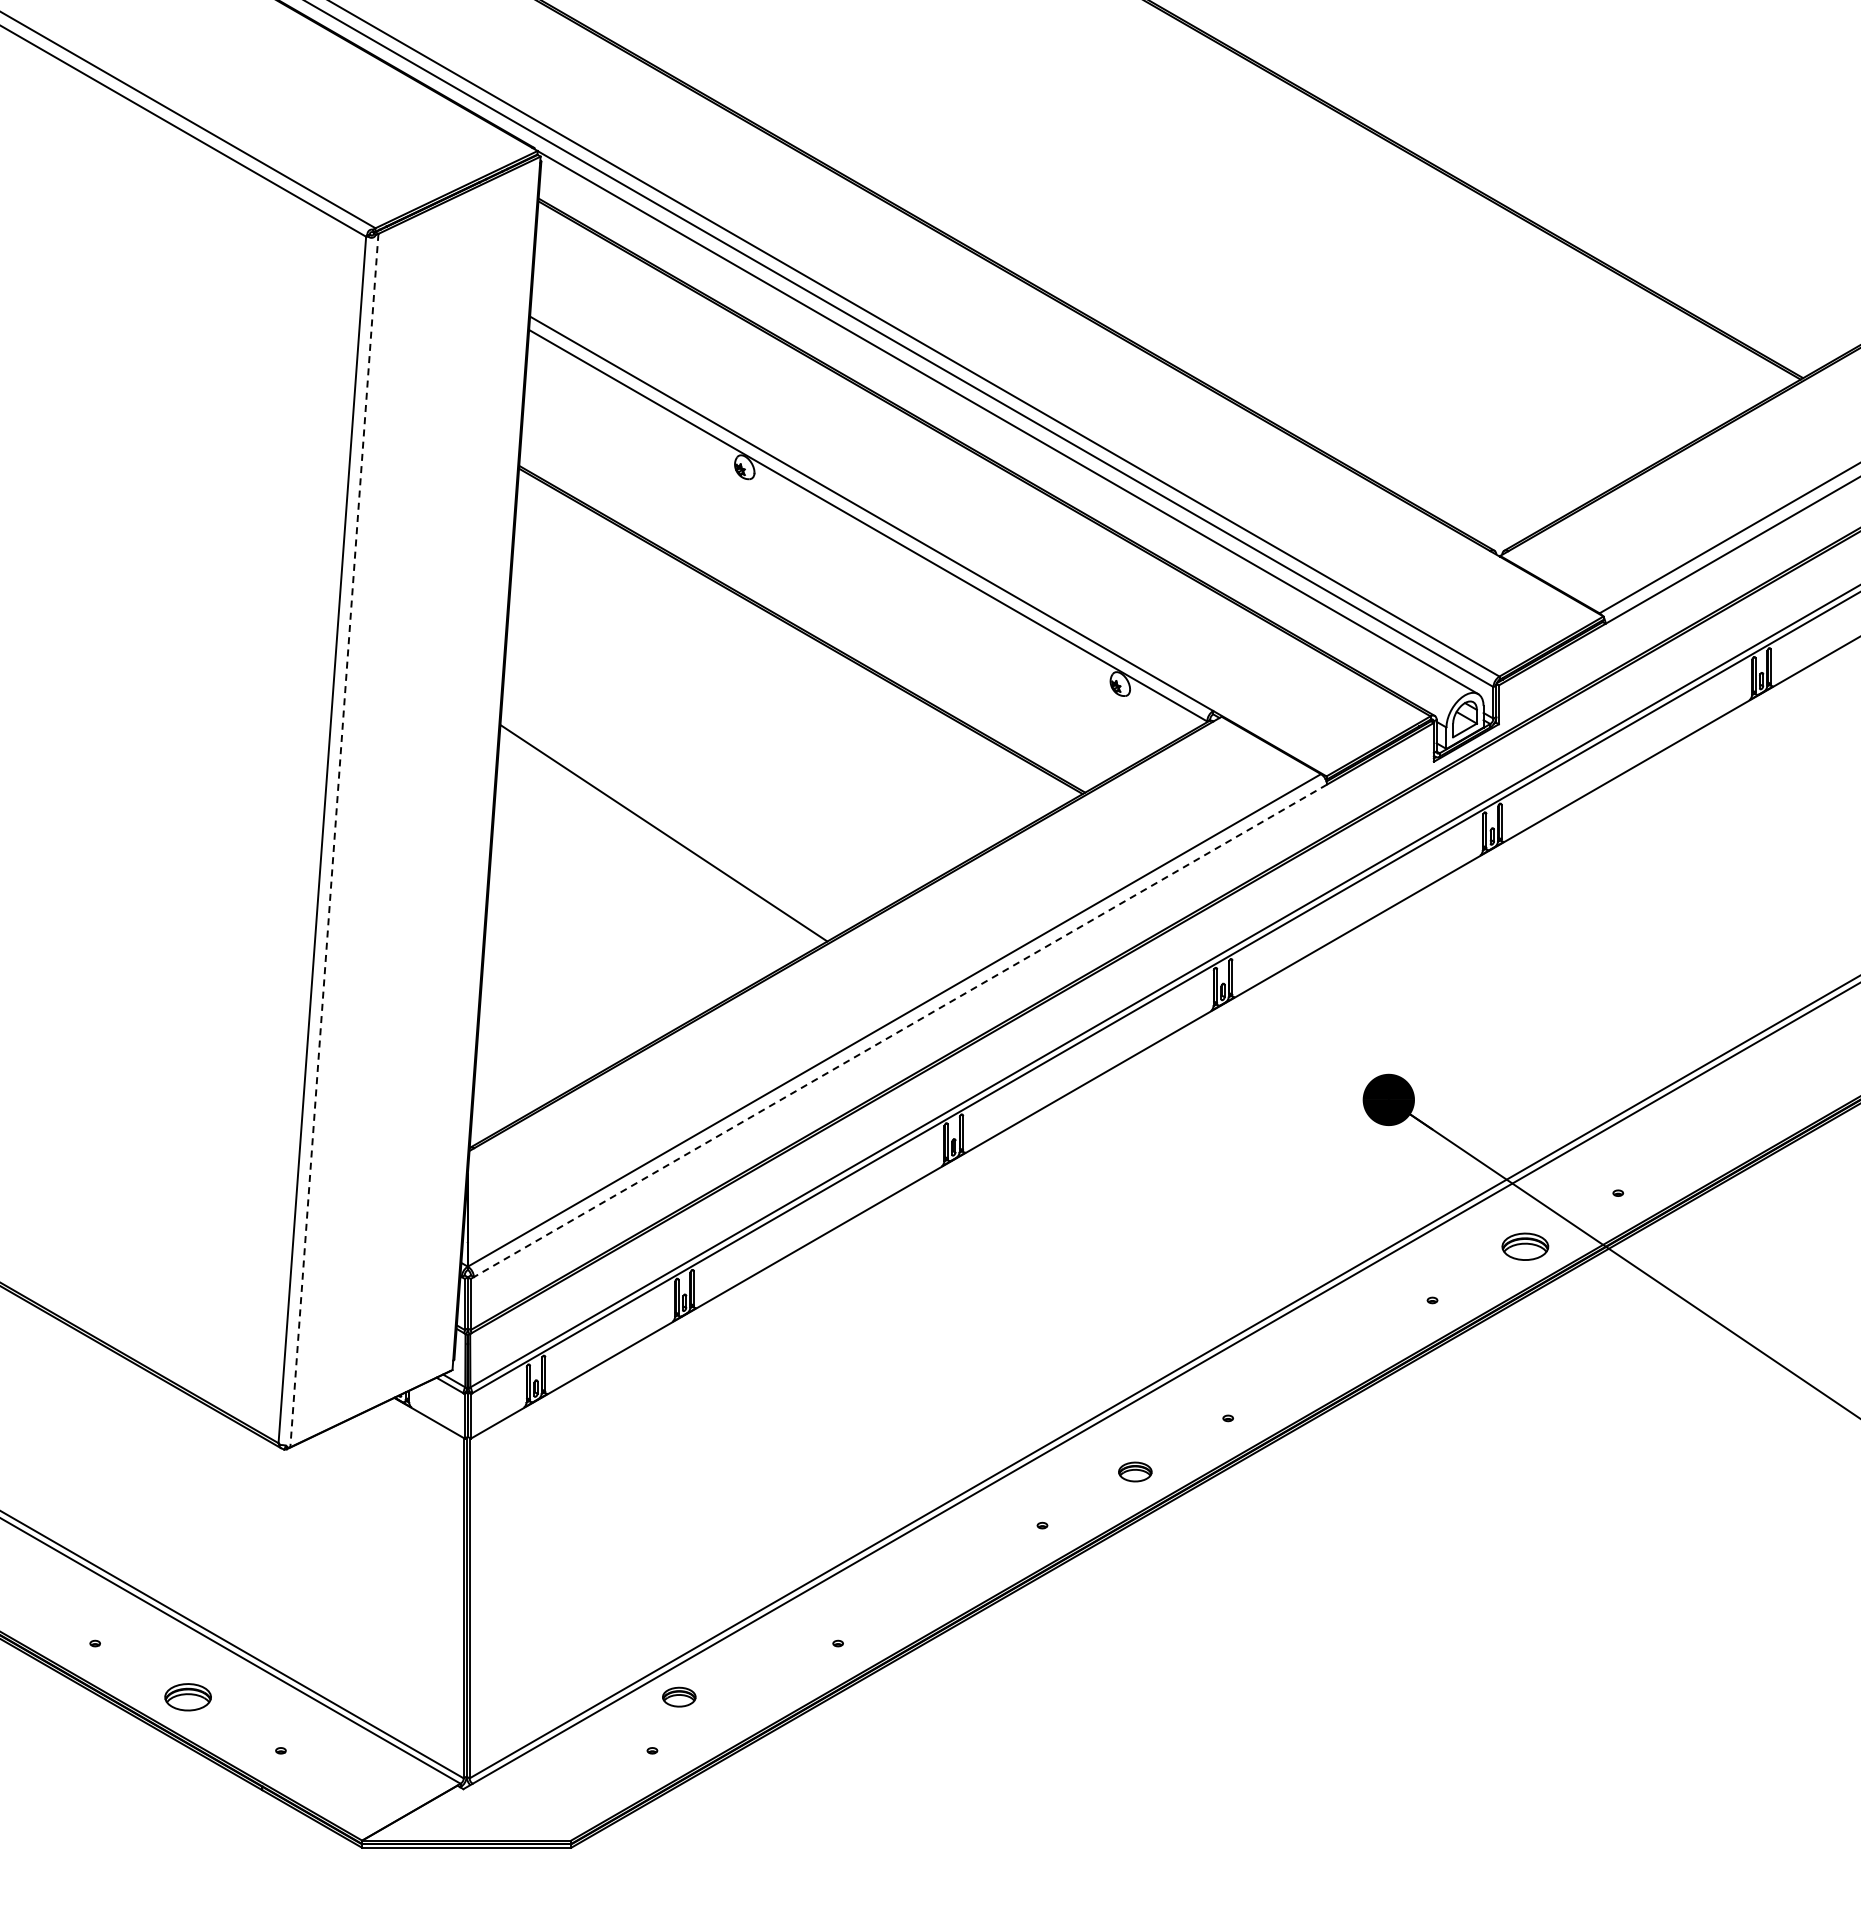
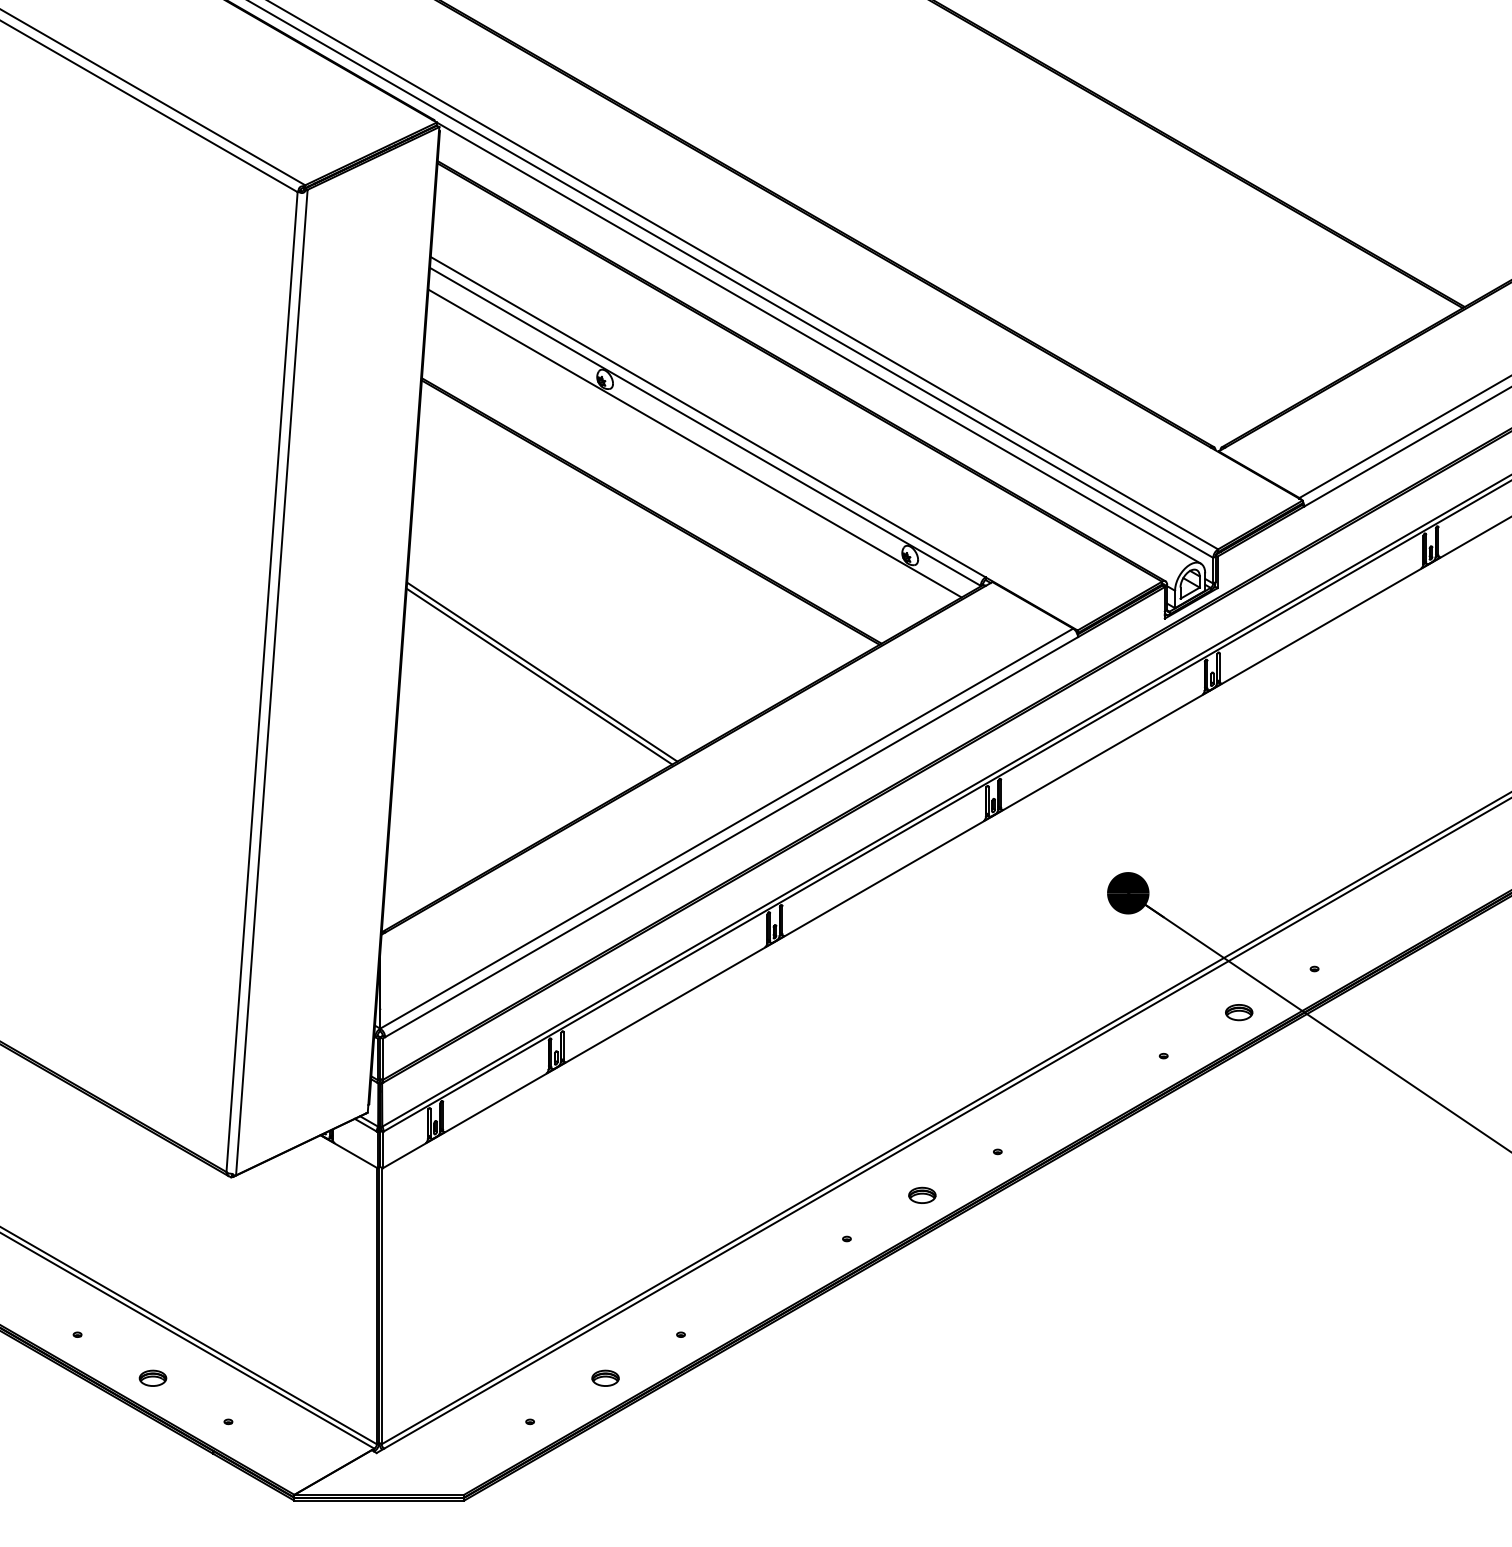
line: (855, 545) -> (695, 442), added
line: (667, 827) -> (542, 671), added
line: (334, 841) -> (271, 683), dashed -> solid
line: (900, 1030) -> (731, 836), dashed -> solid
part: (1525, 1246) -> (1239, 1012), size x0.71
part: (187, 1696) -> (152, 1377), size x0.71
part: (679, 1696) -> (605, 1377), moved

